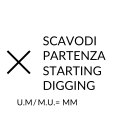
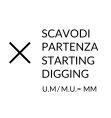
text: (47, 101) -> (69, 88), moved

